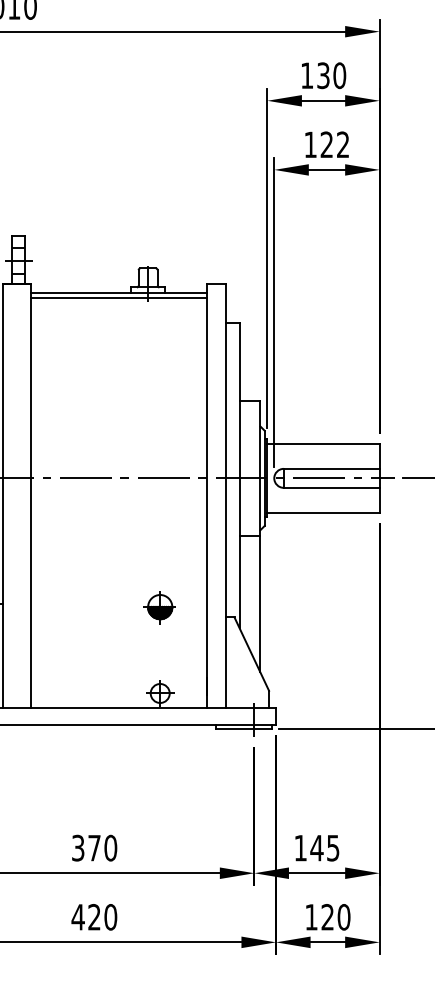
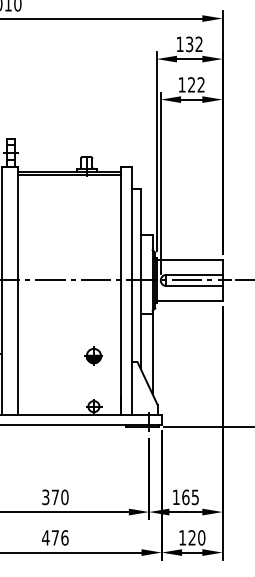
text: (338, 75) -> (198, 44), 130 -> 132
text: (316, 848) -> (185, 497), 145 -> 165
text: (101, 916) -> (59, 537), 420 -> 476

